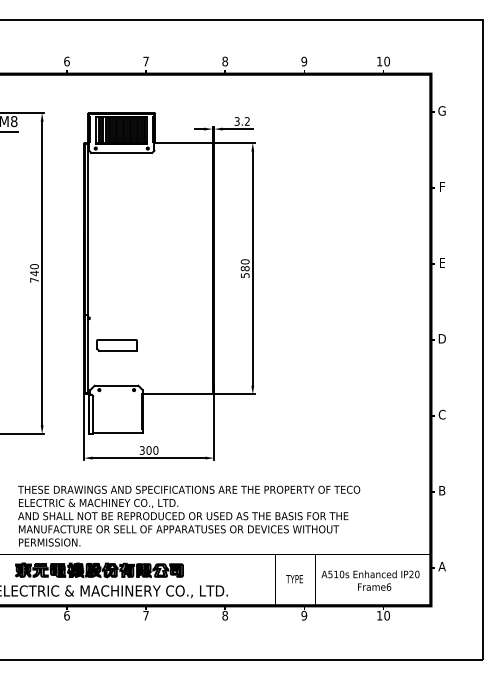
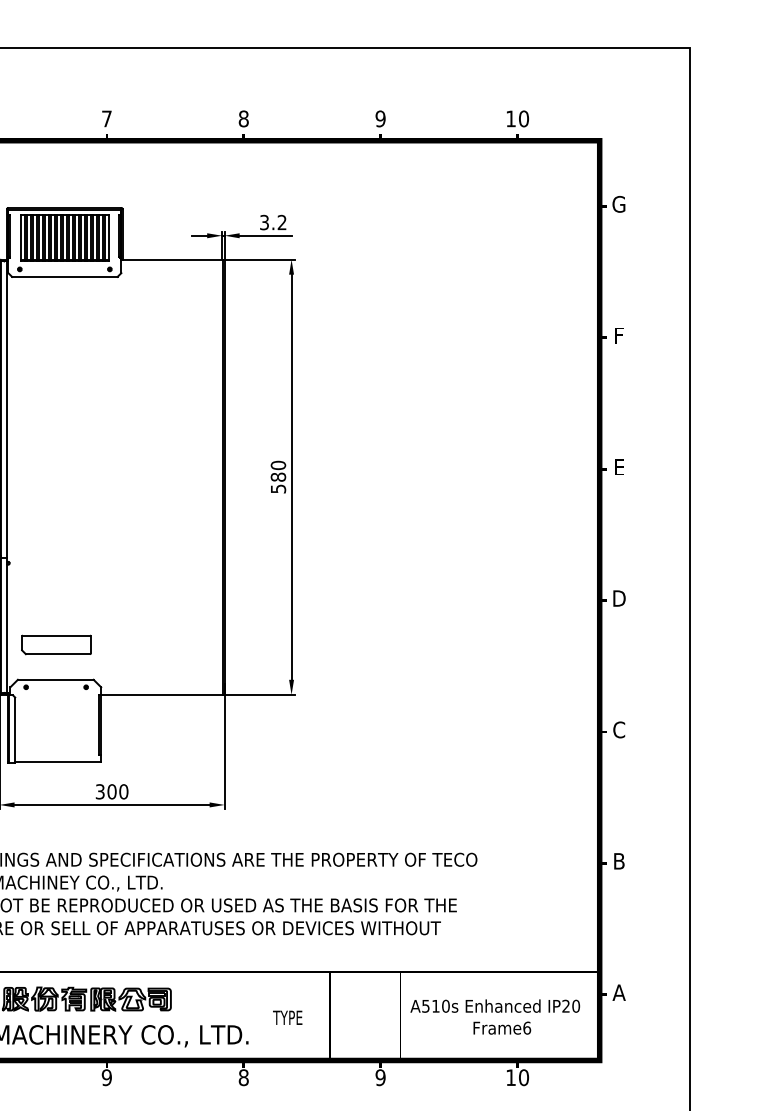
part: (116, 345) -> (55, 644), moved
text: (294, 579) -> (287, 1018), moved
text: (145, 615) -> (105, 1077), 7 -> 9

